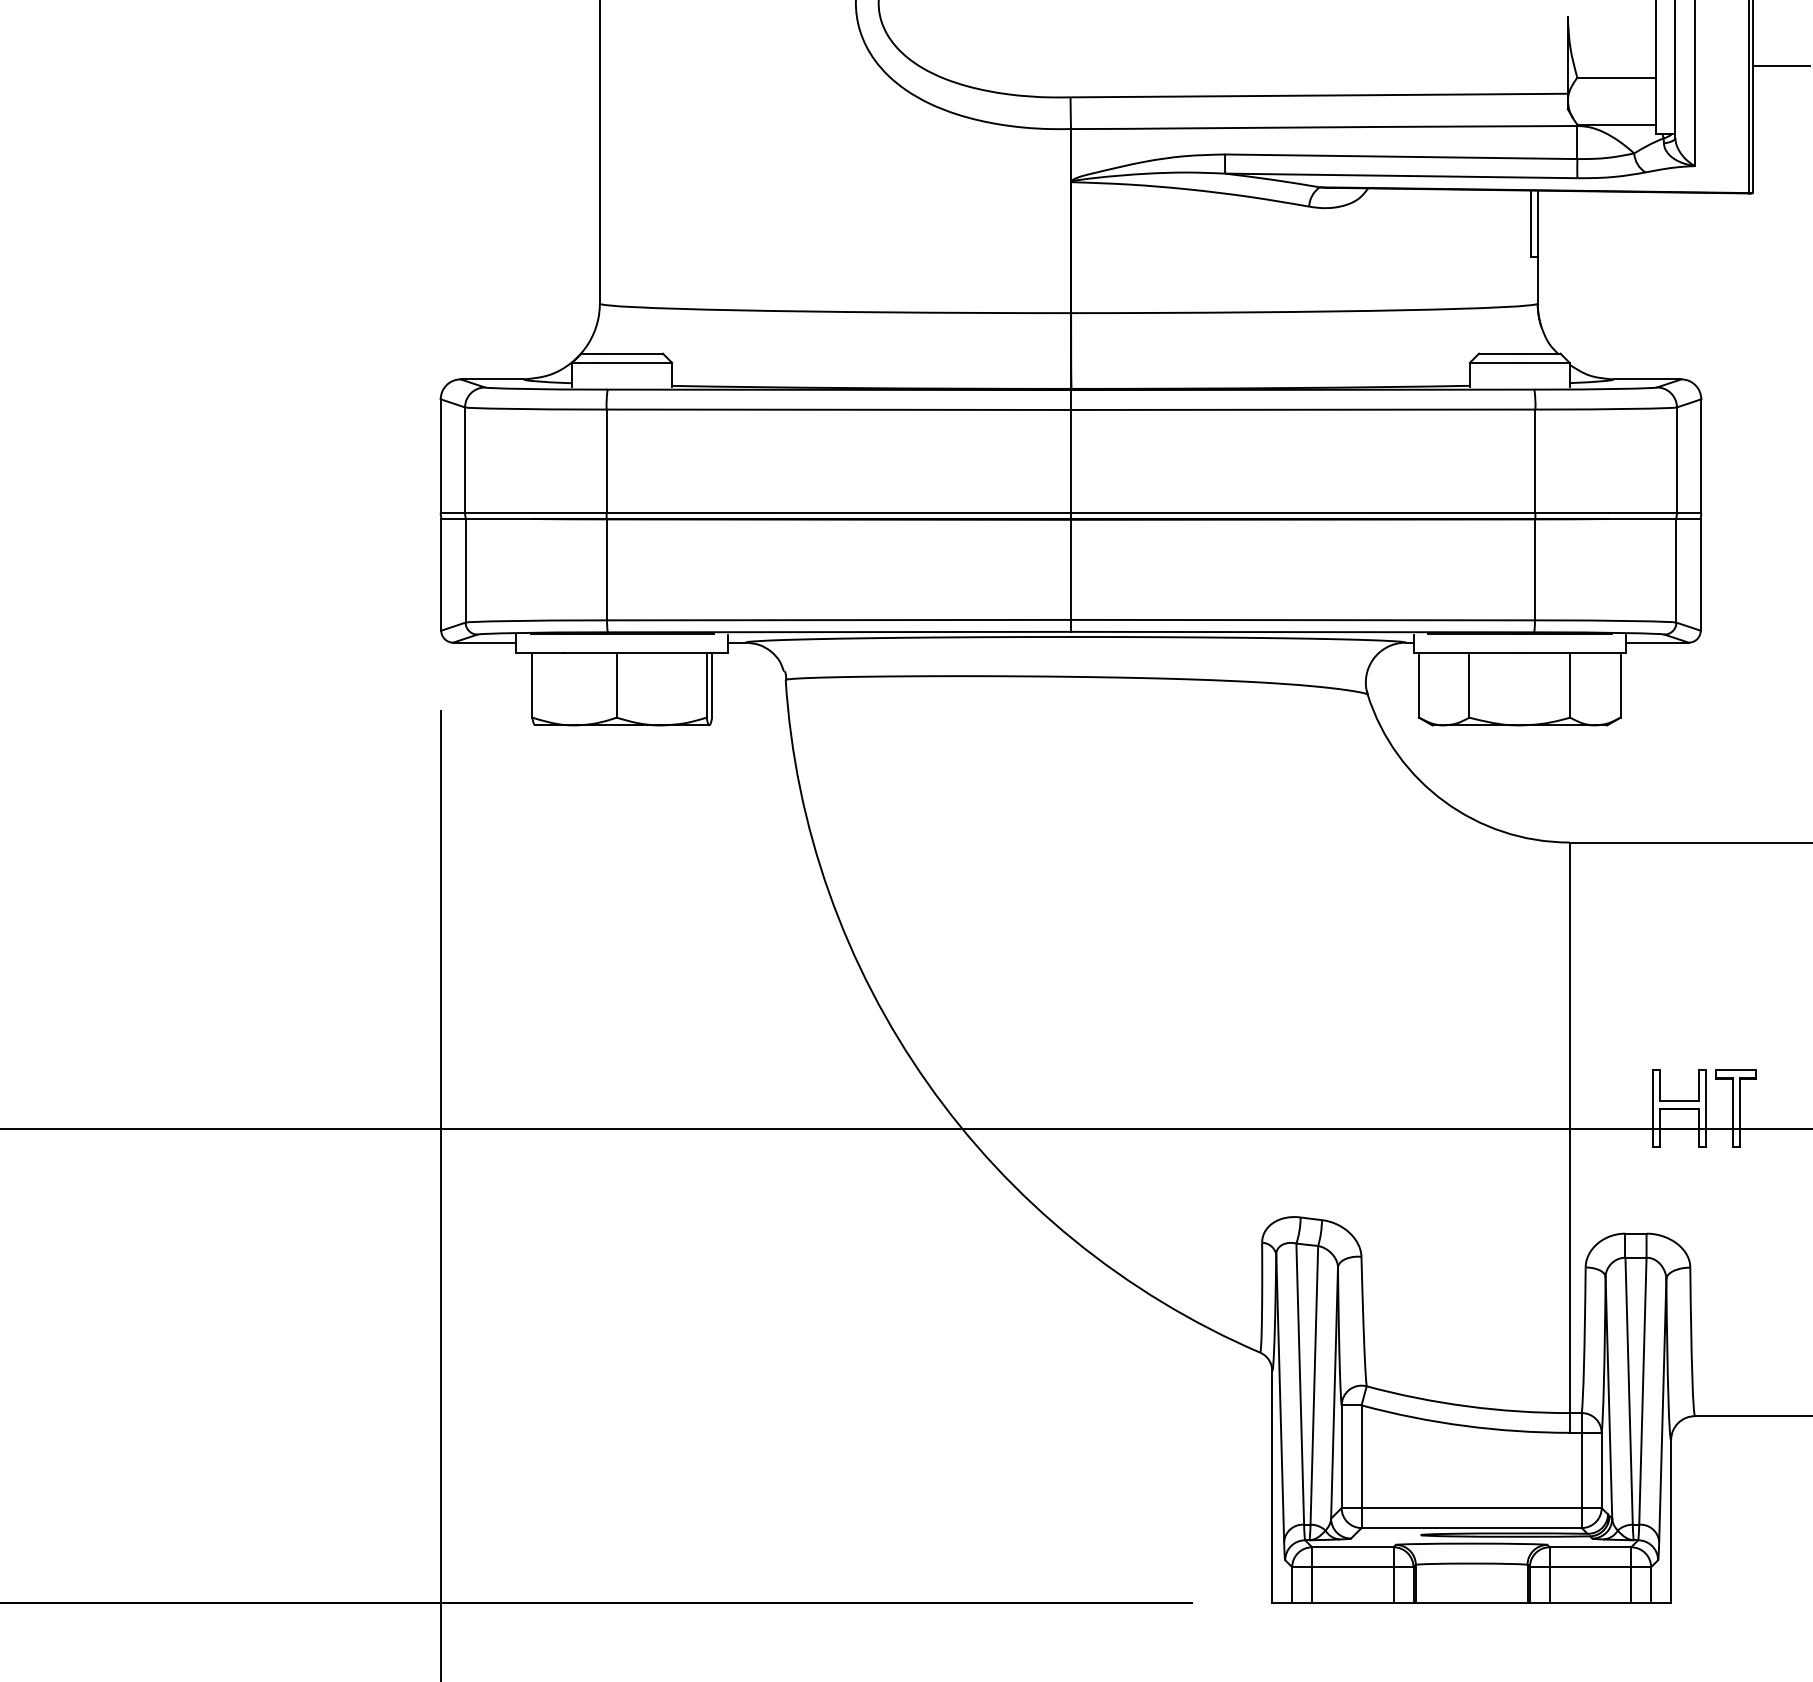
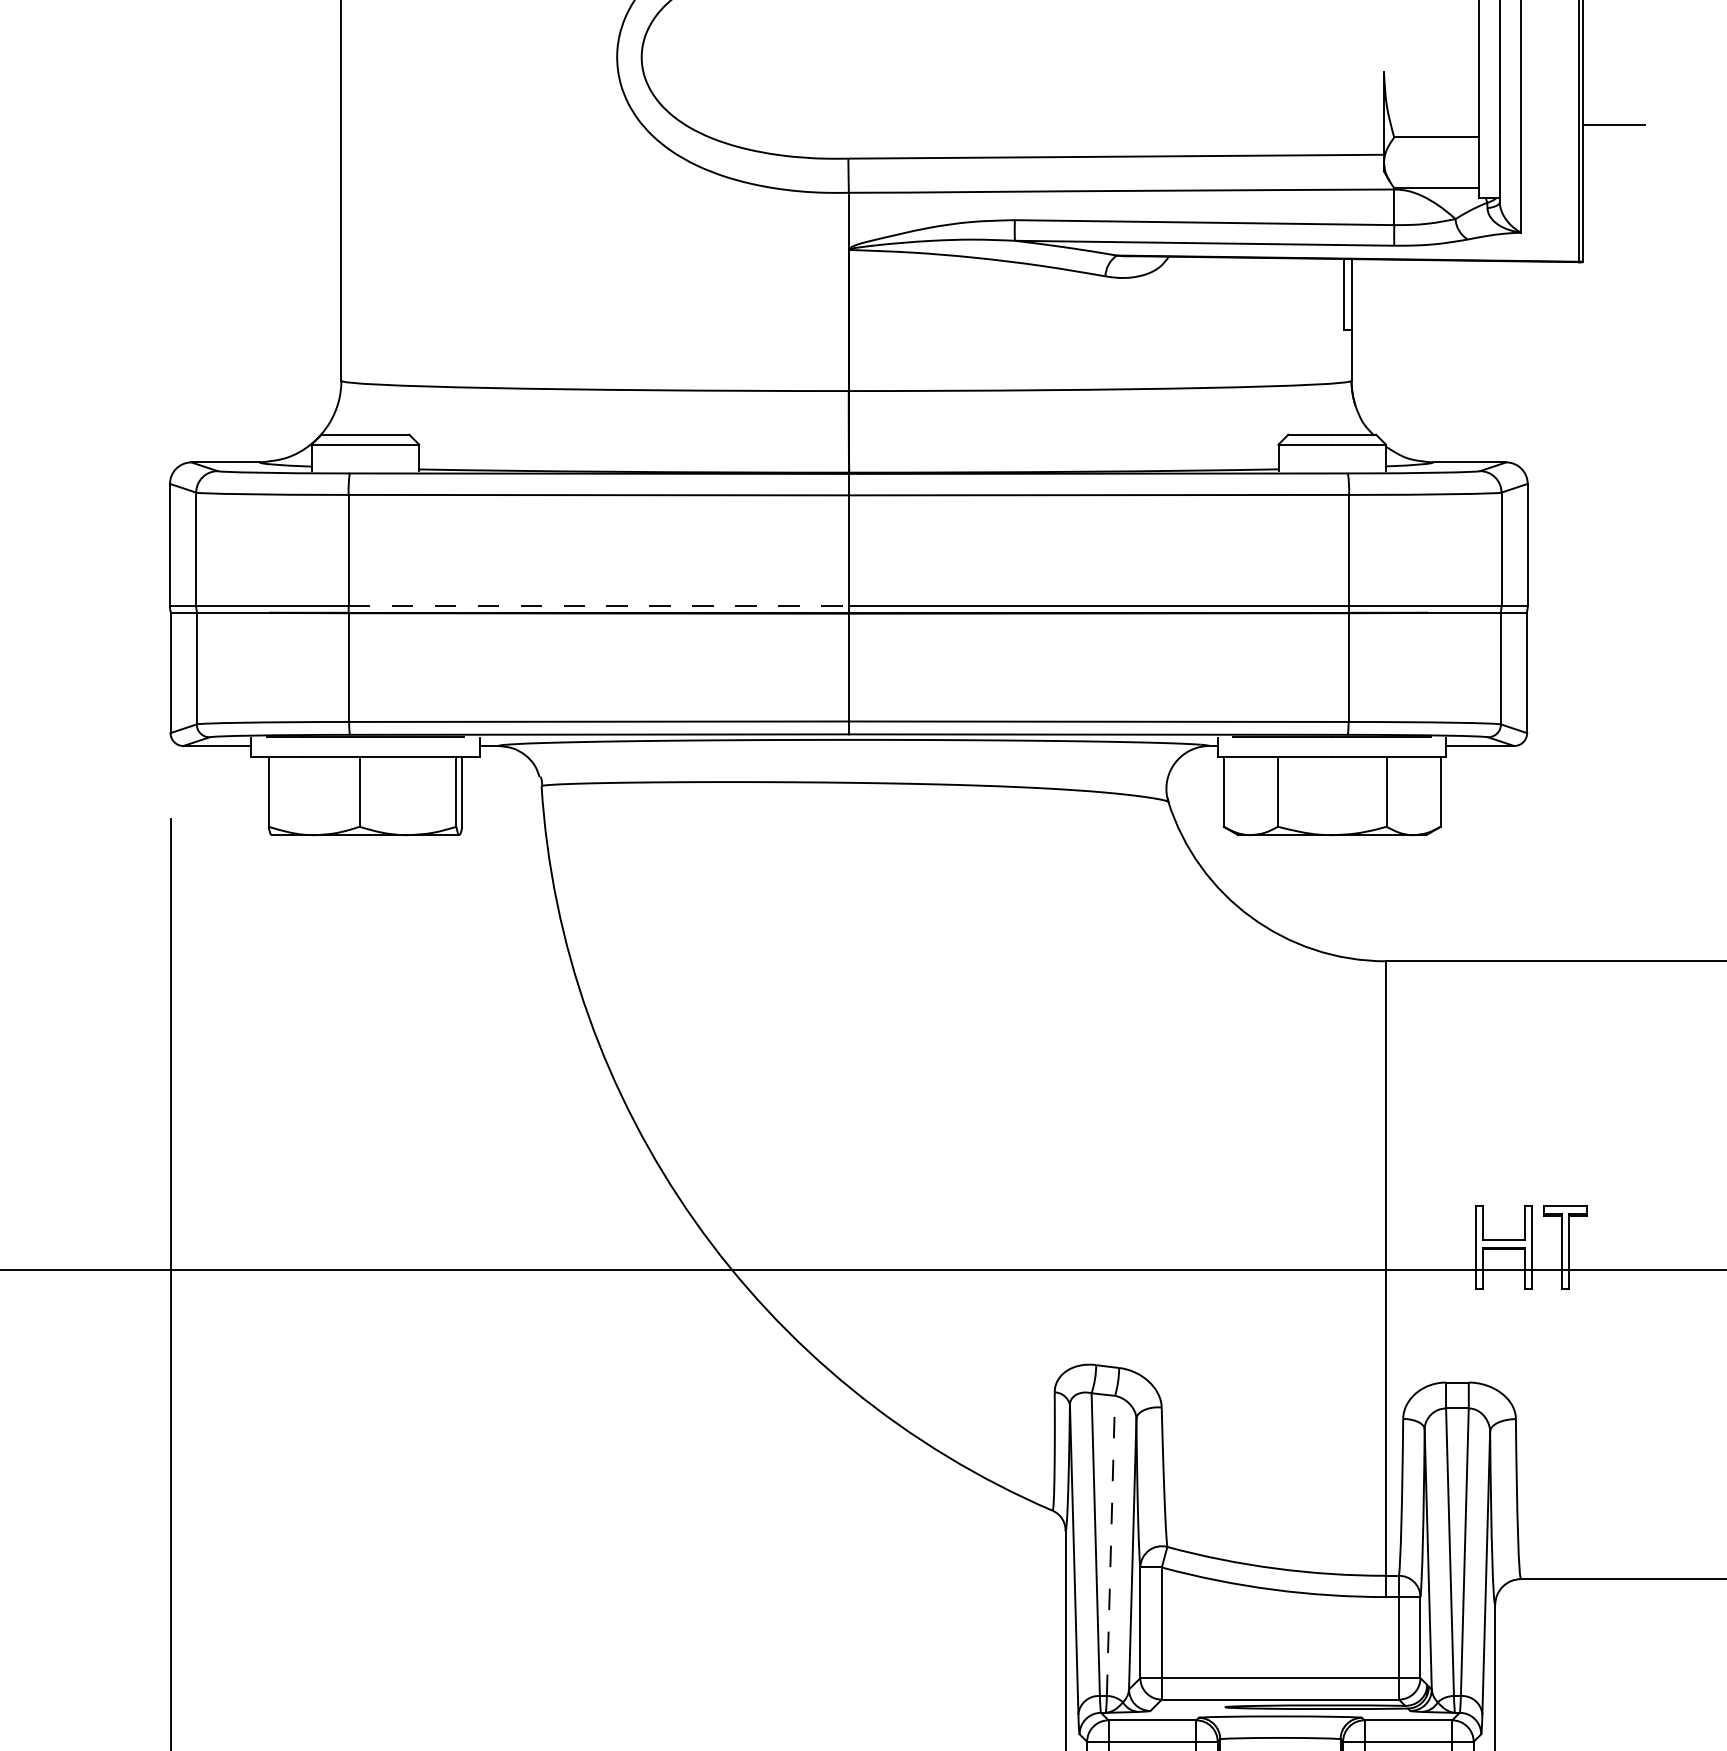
line: (839, 513) -> (599, 606), solid -> dashed
line: (1314, 1384) -> (1111, 1545), solid -> dashed

